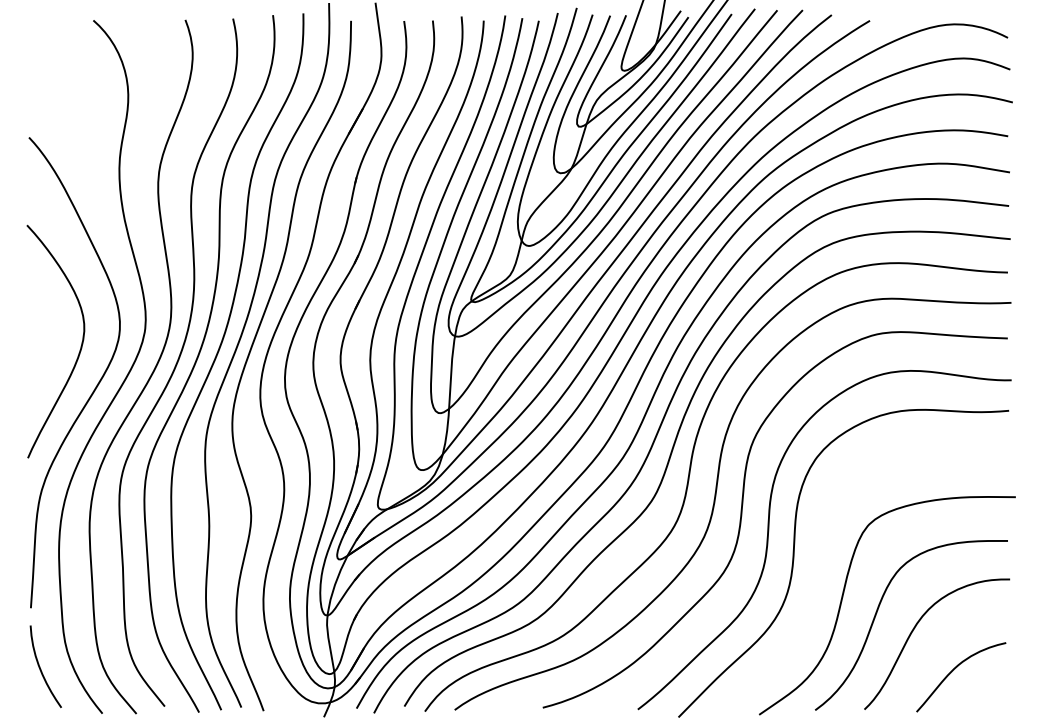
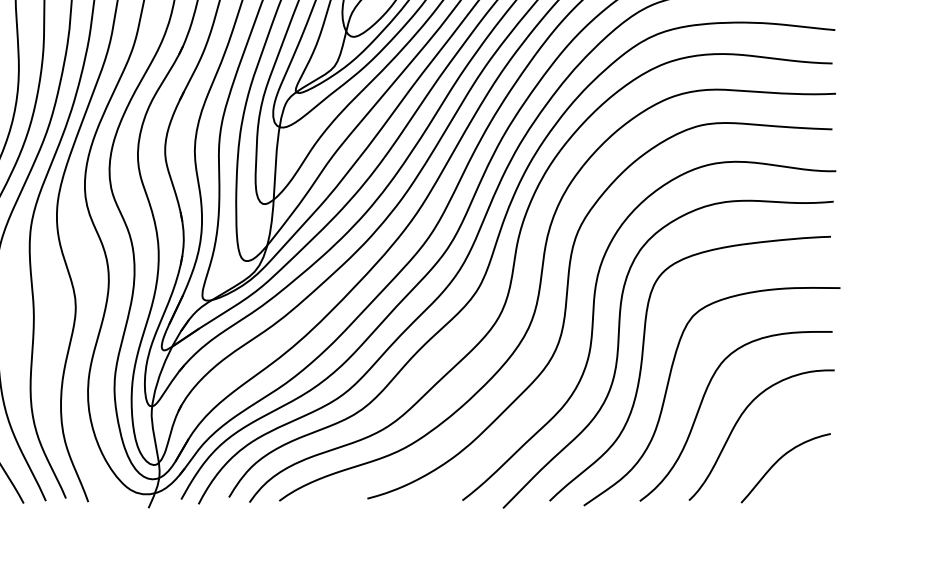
curve: (818, 569) -> (643, 360), added

